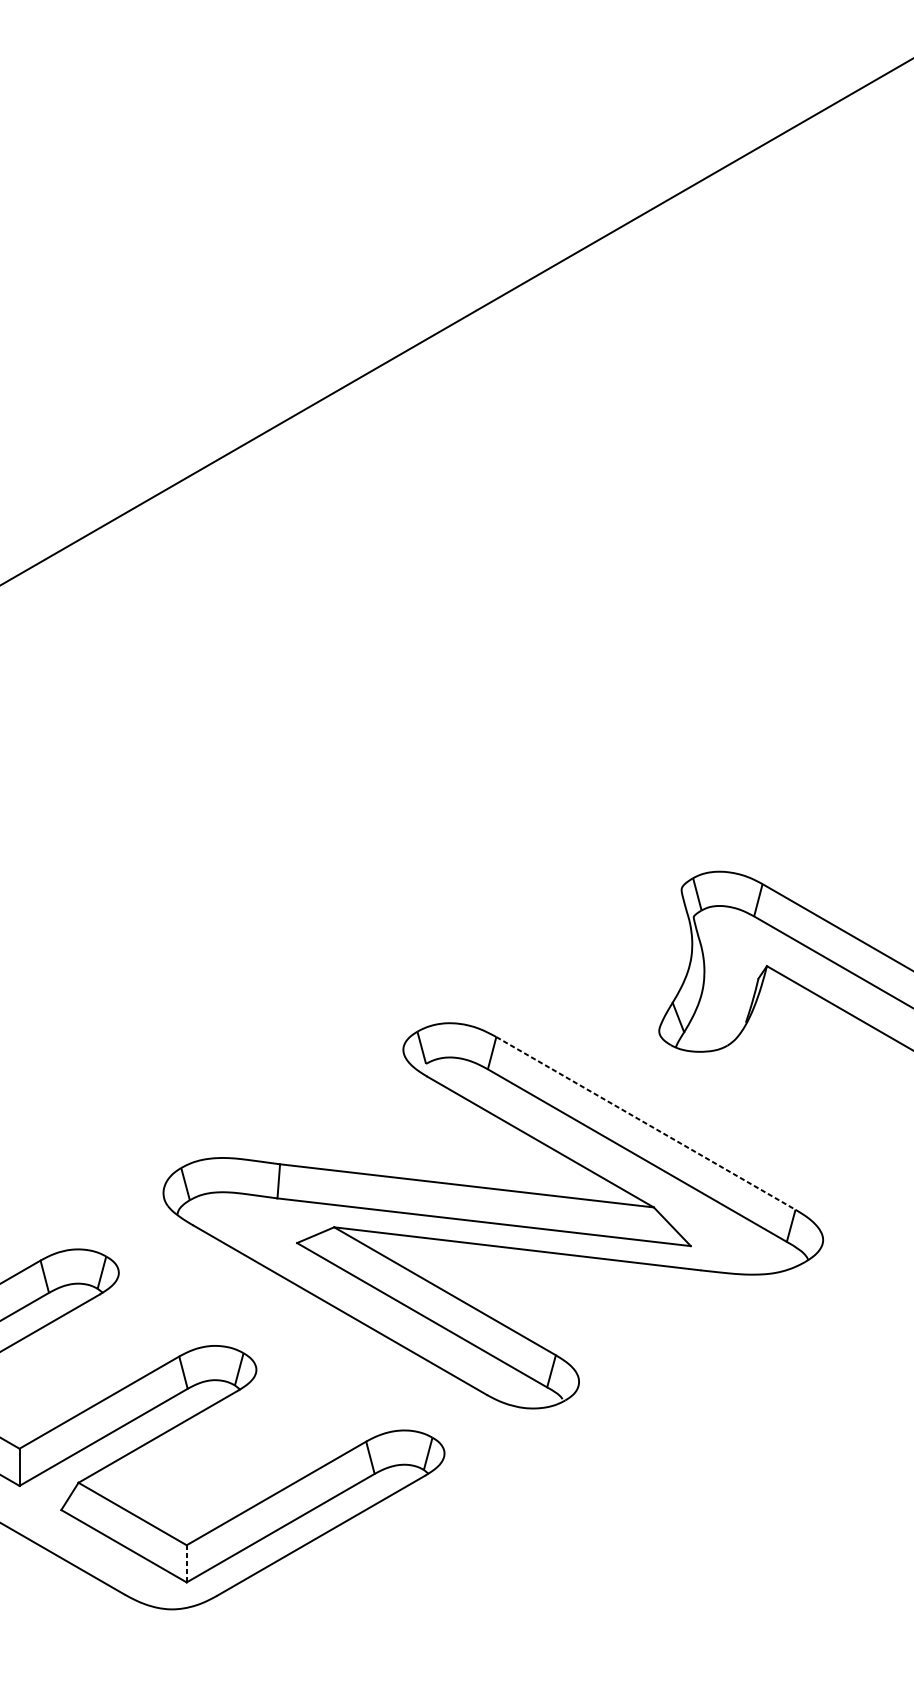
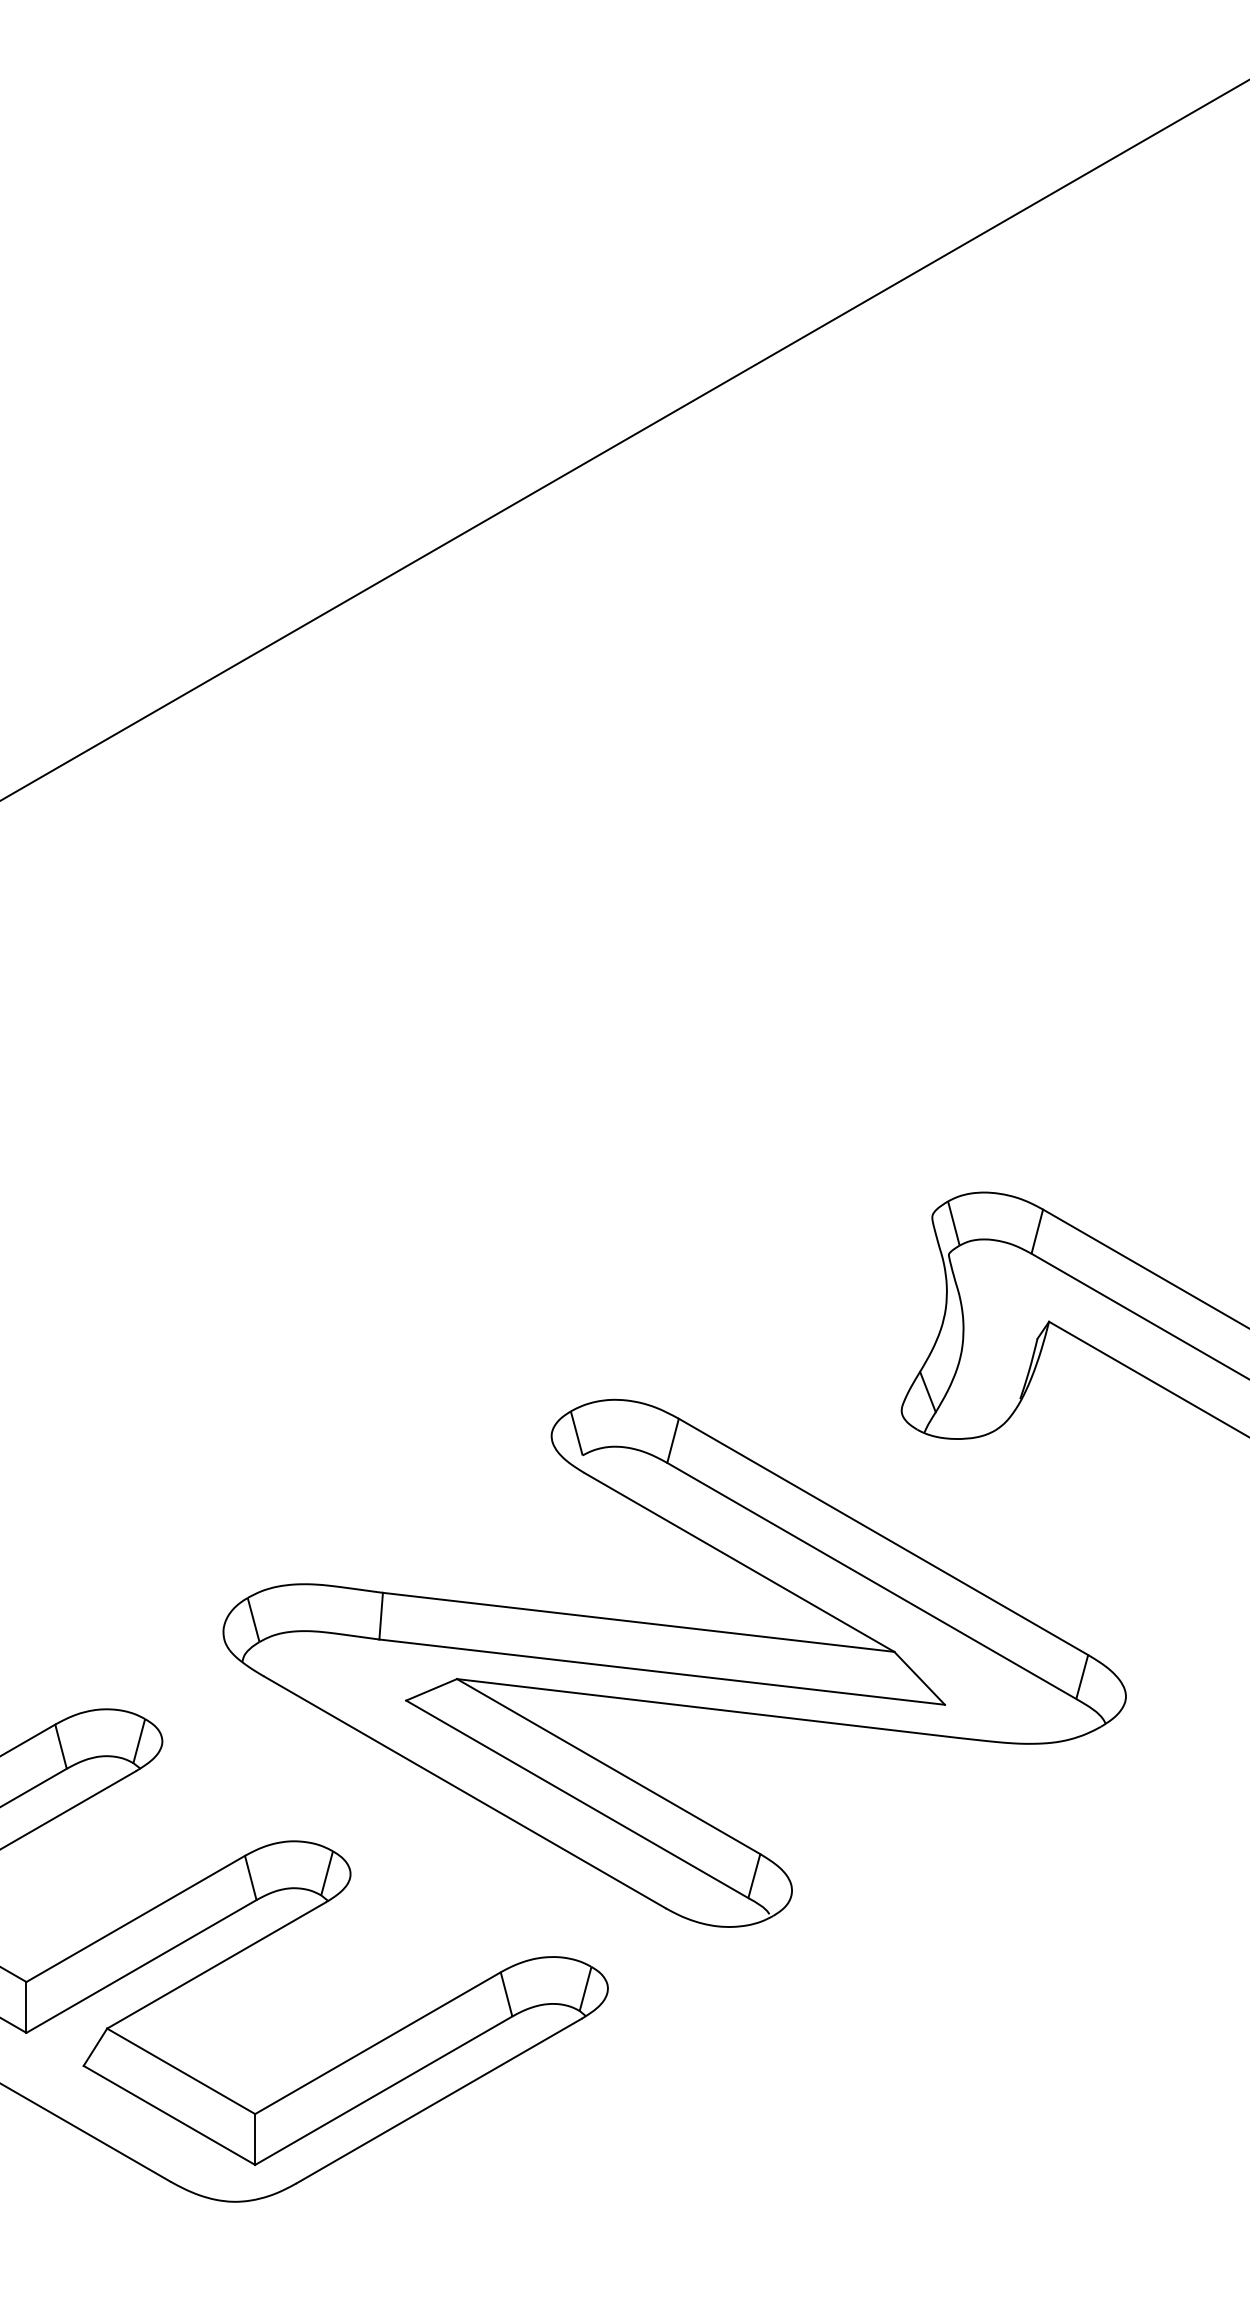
line: (645, 1123) -> (883, 1537), dashed -> solid
line: (186, 1563) -> (255, 2139), dashed -> solid

